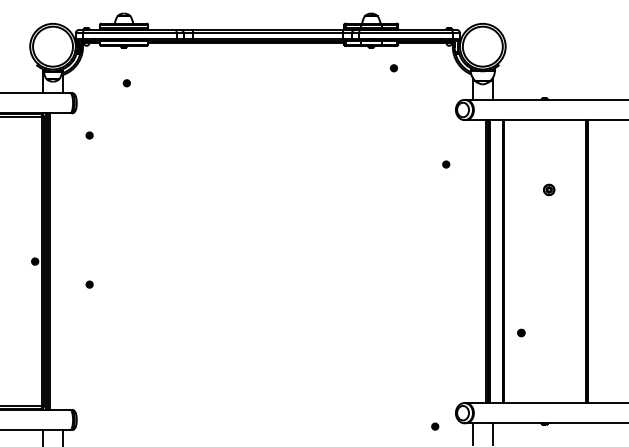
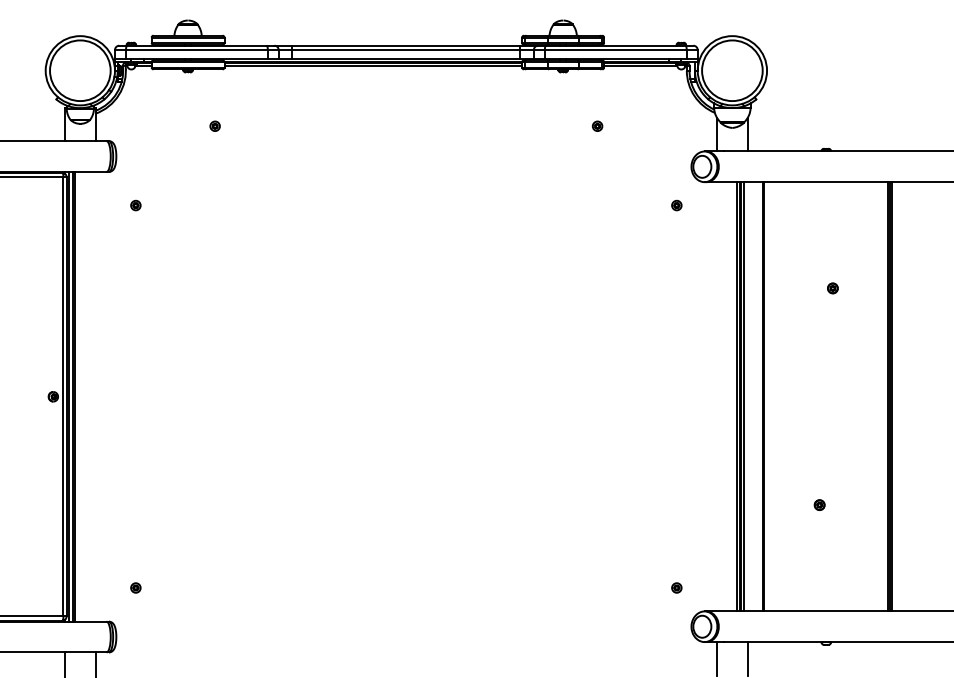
part: (393, 68) -> (596, 126), moved
part: (126, 83) -> (214, 126), moved
part: (446, 164) -> (677, 205), moved
part: (548, 190) -> (831, 288), size x0.62
part: (89, 284) -> (135, 587), moved
part: (521, 332) -> (819, 504), moved
part: (435, 426) -> (677, 587), moved

